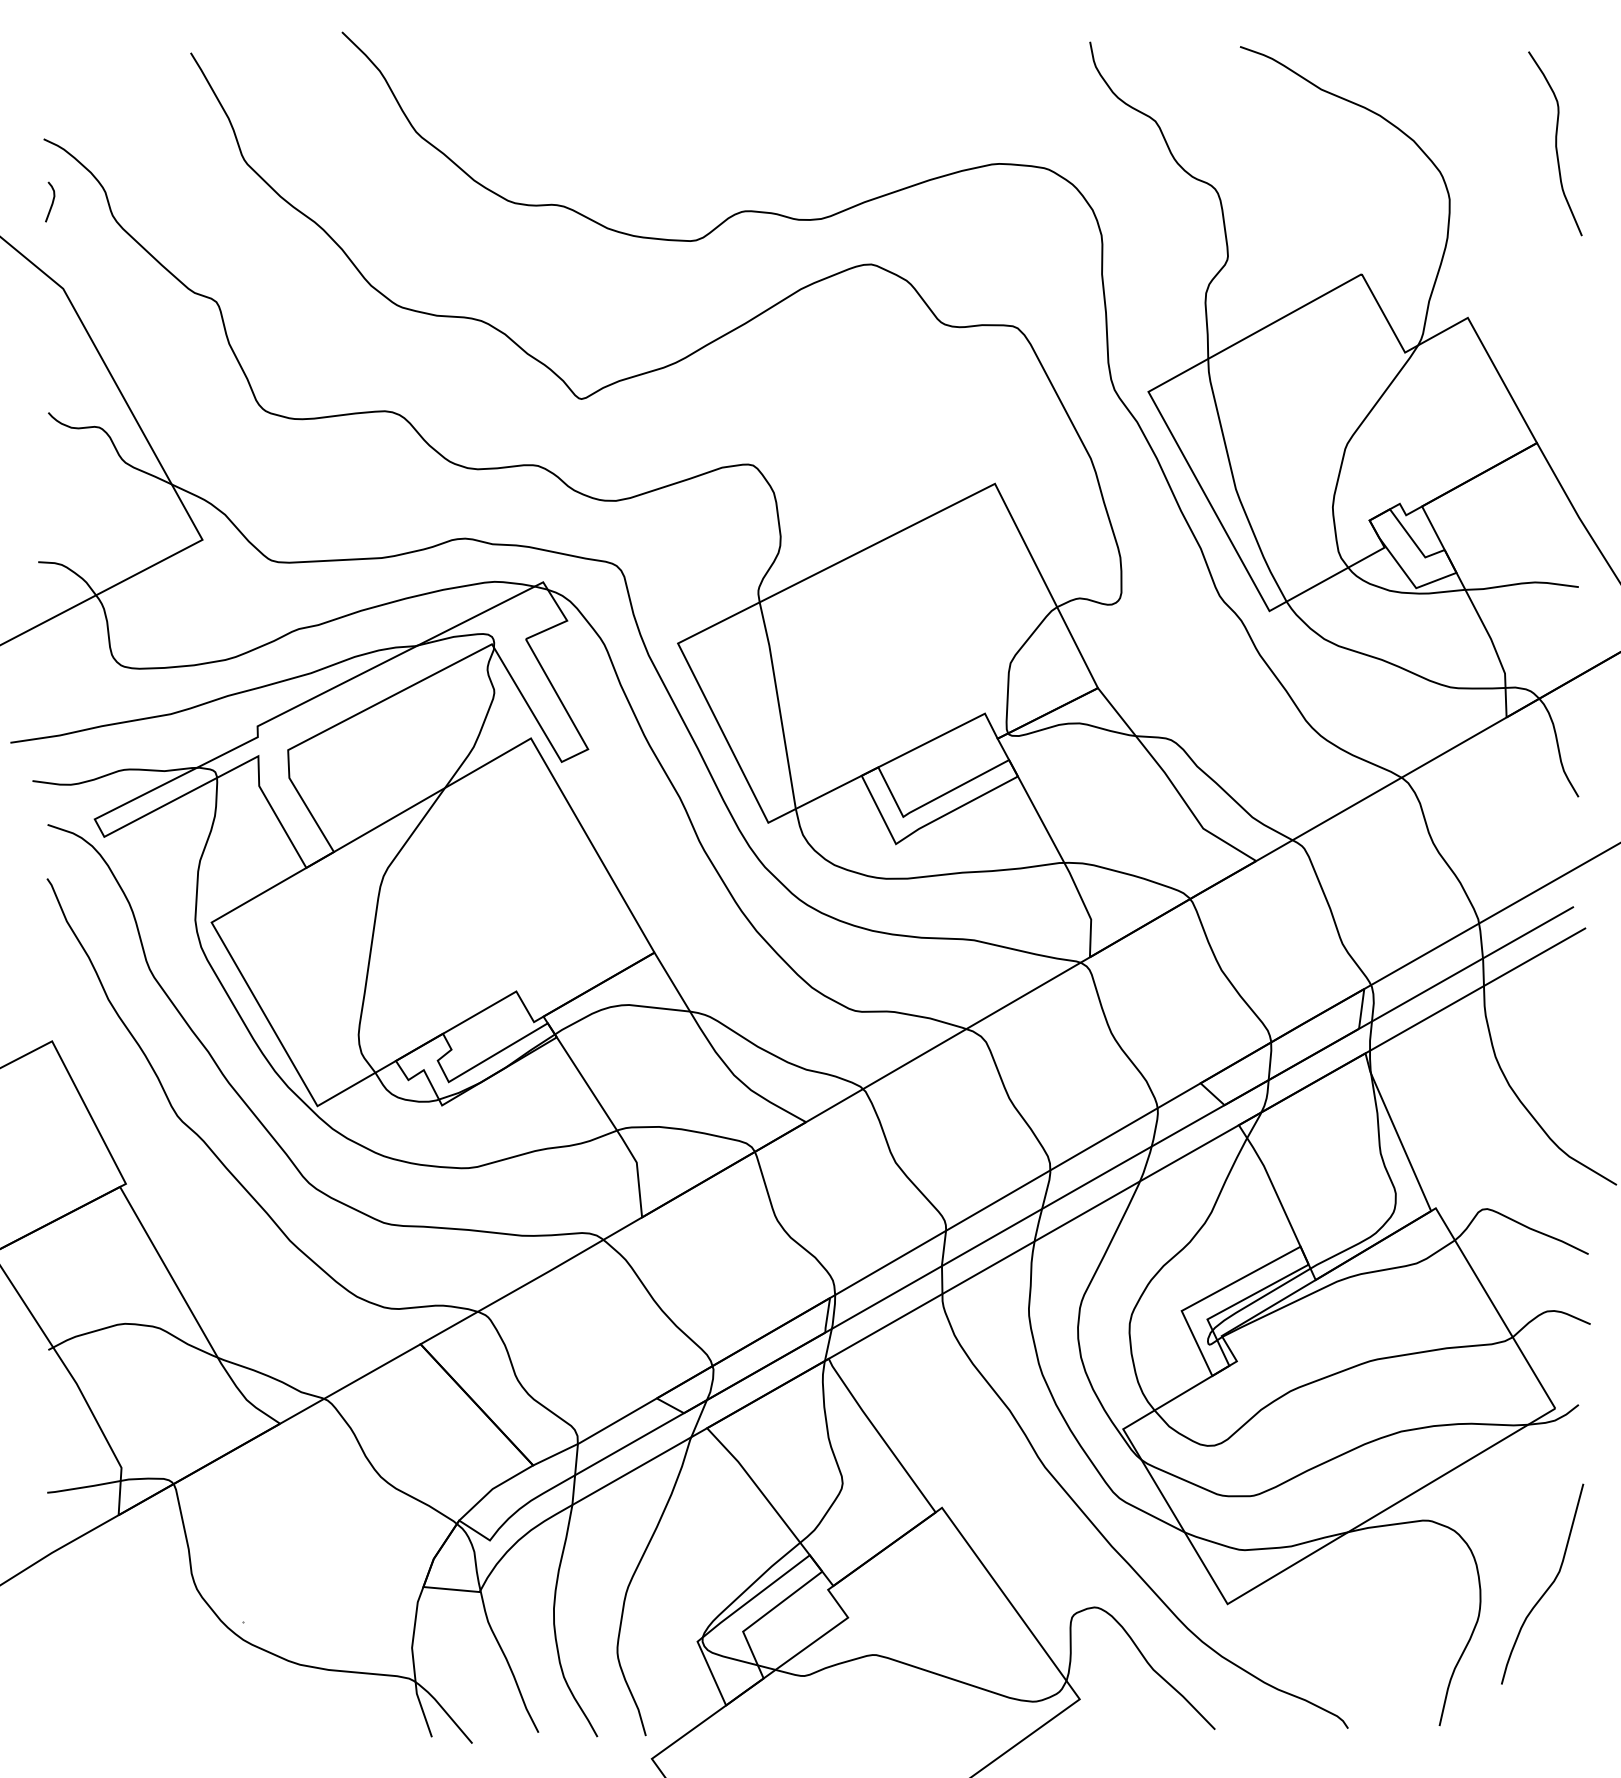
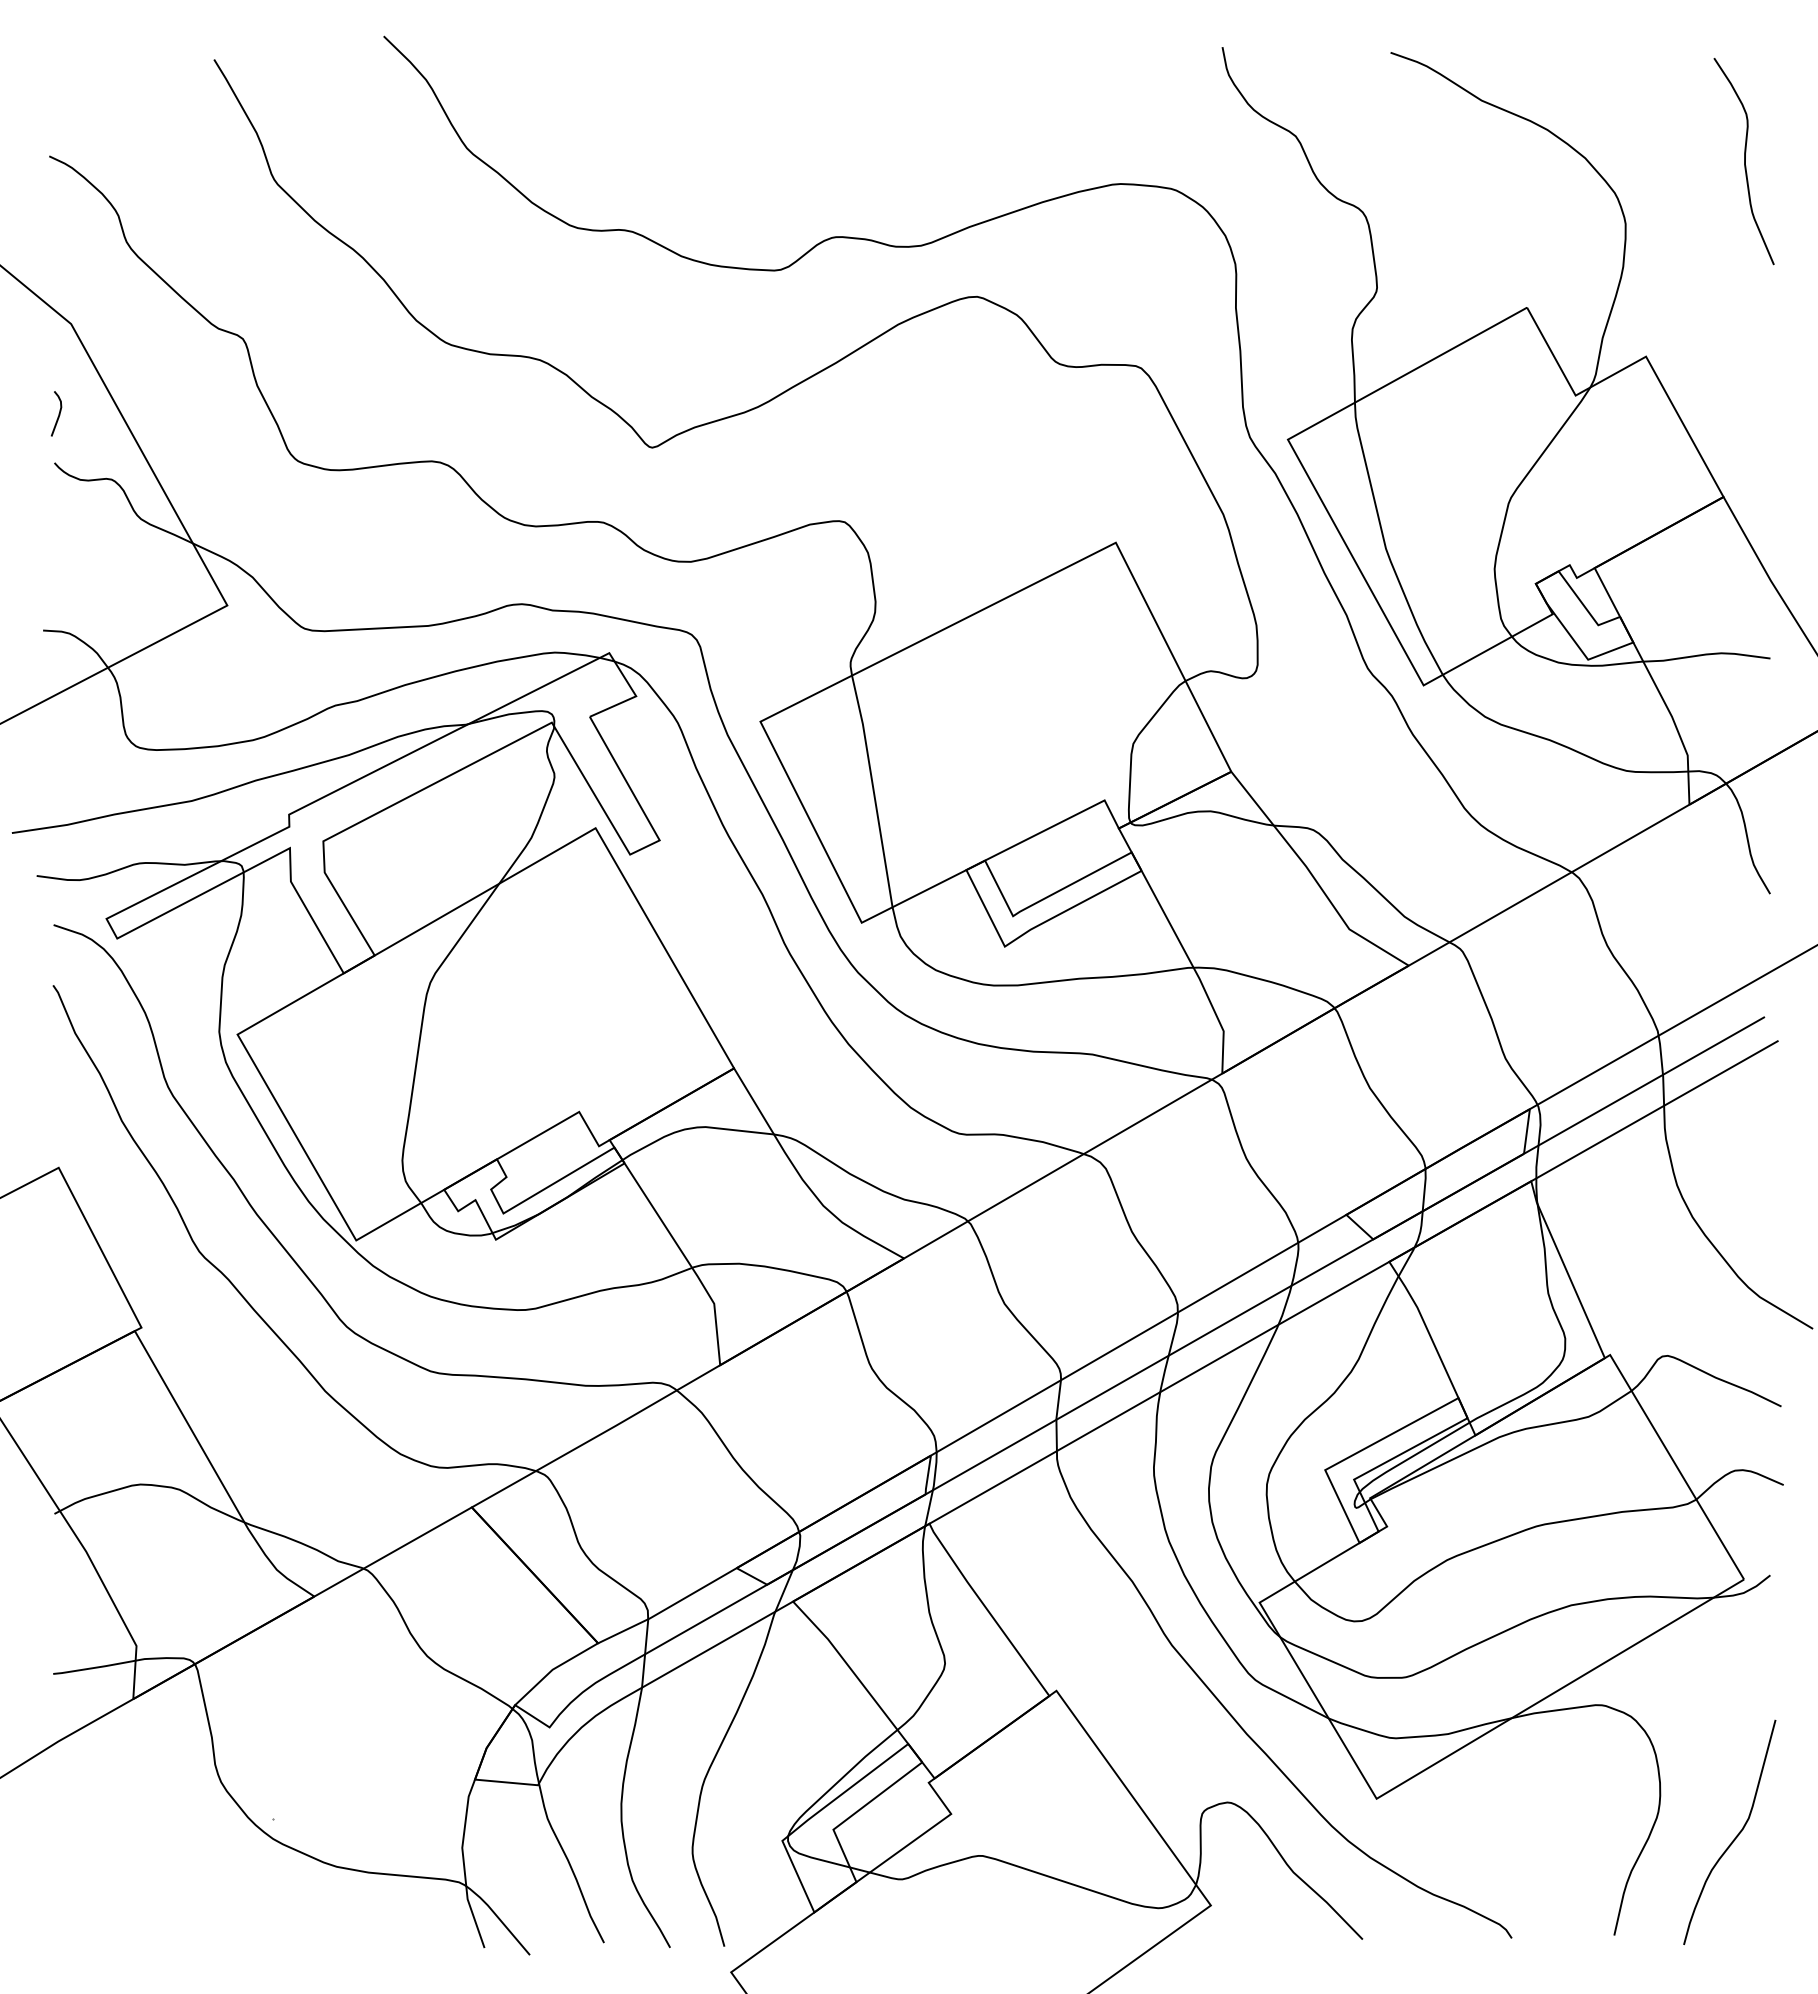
curve: (51, 201) -> (58, 413), moved
curve: (1547, 1587) -> (1735, 1836), moved

